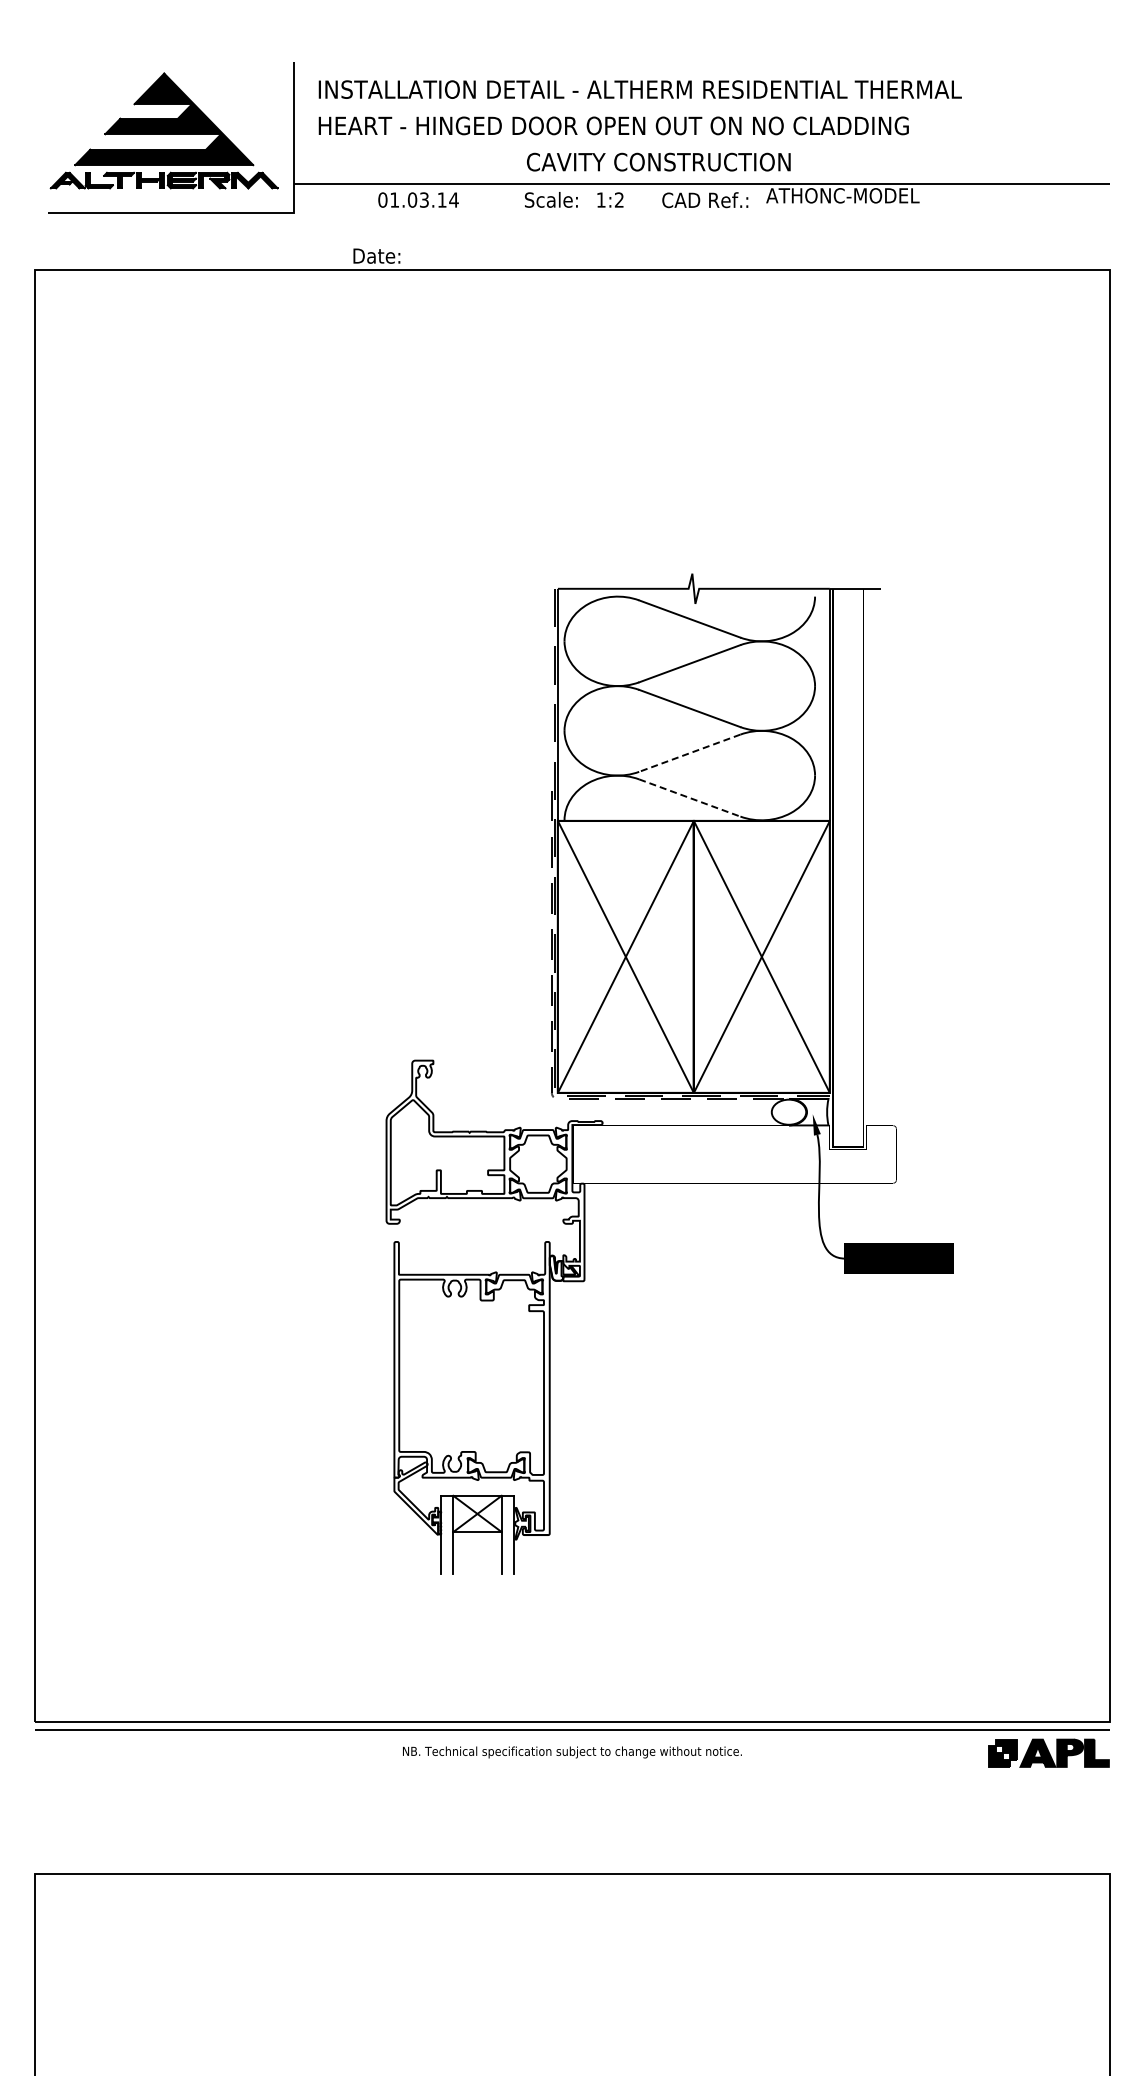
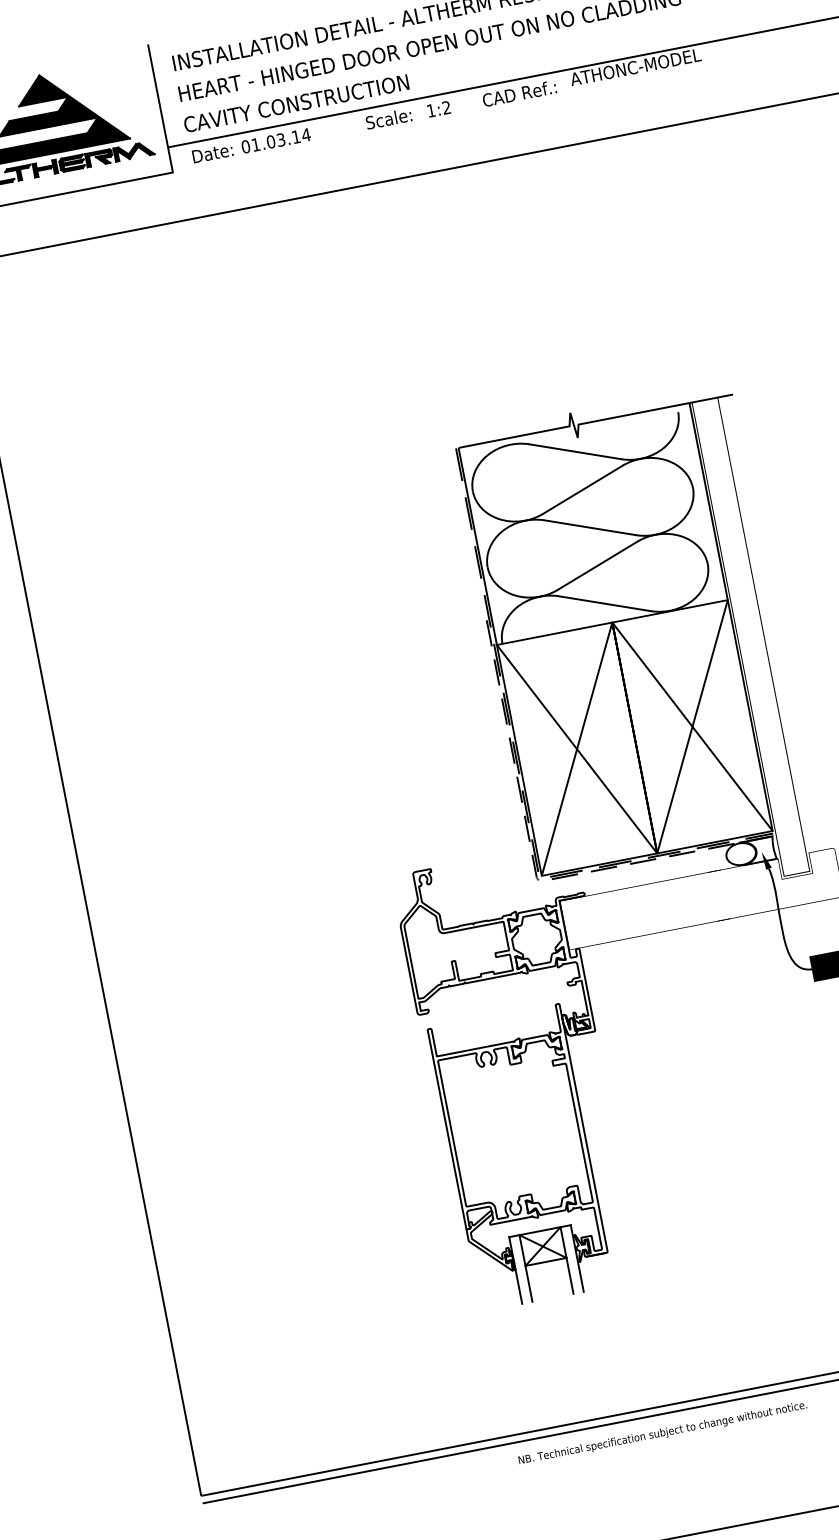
text: (658, 161) -> (296, 103), moved
text: (376, 255) -> (212, 152), moved
line: (689, 753) -> (597, 566), dashed -> solid
line: (689, 798) -> (604, 604), dashed -> solid

